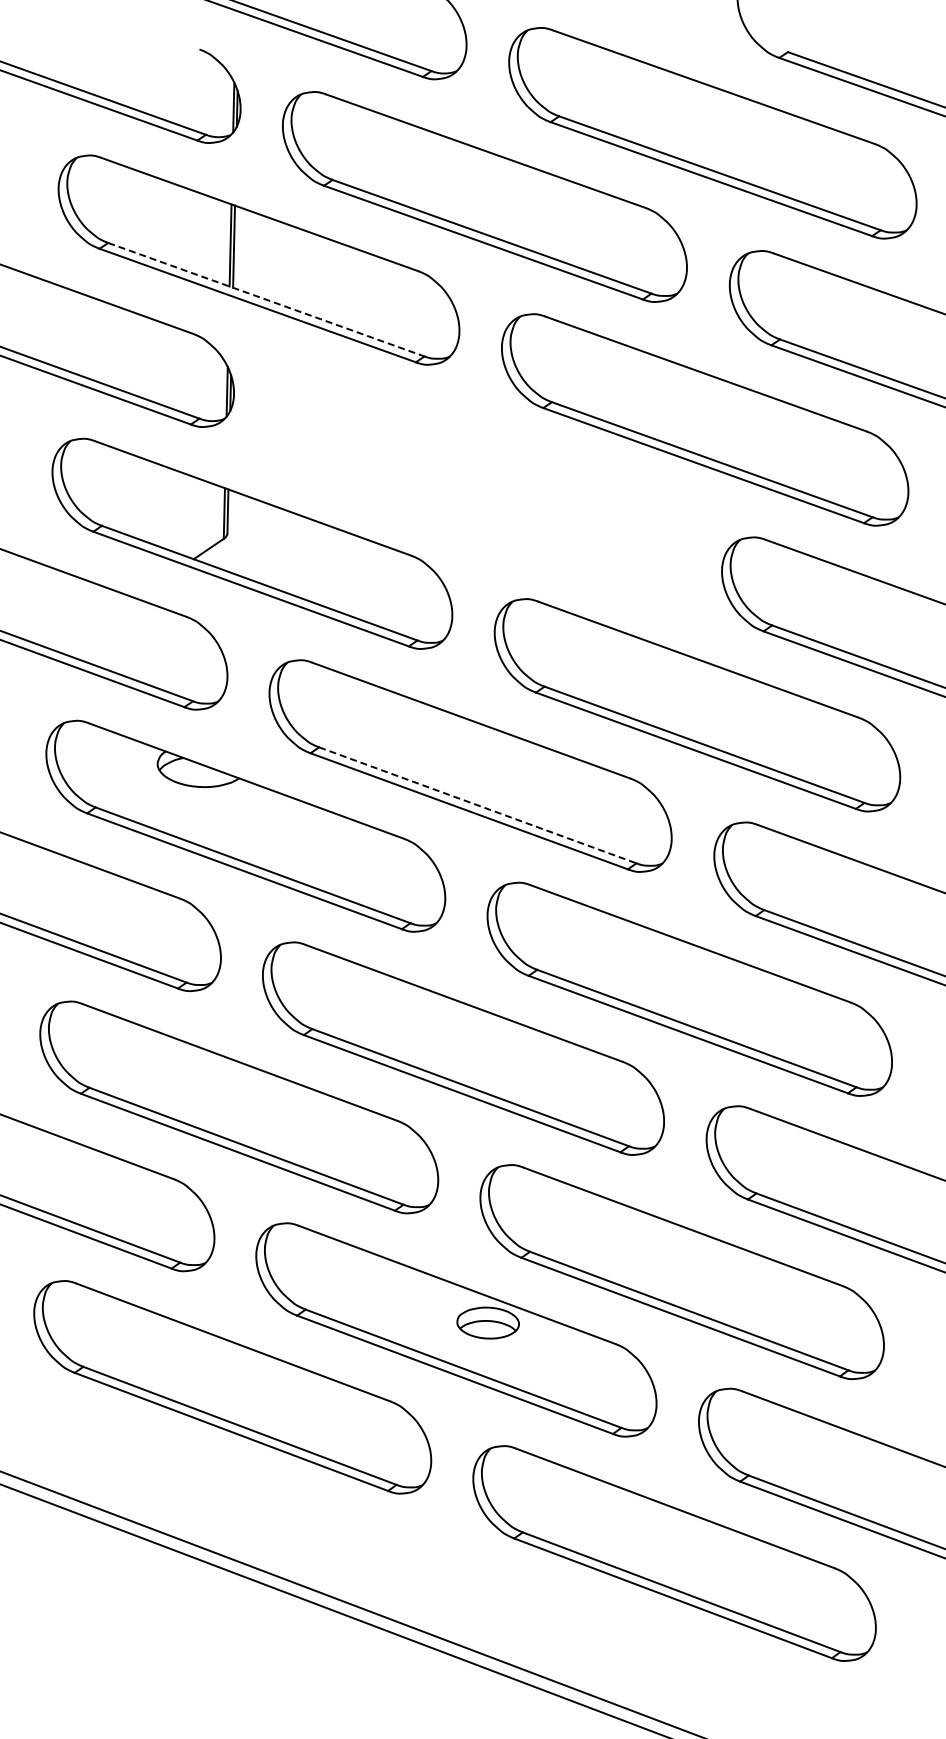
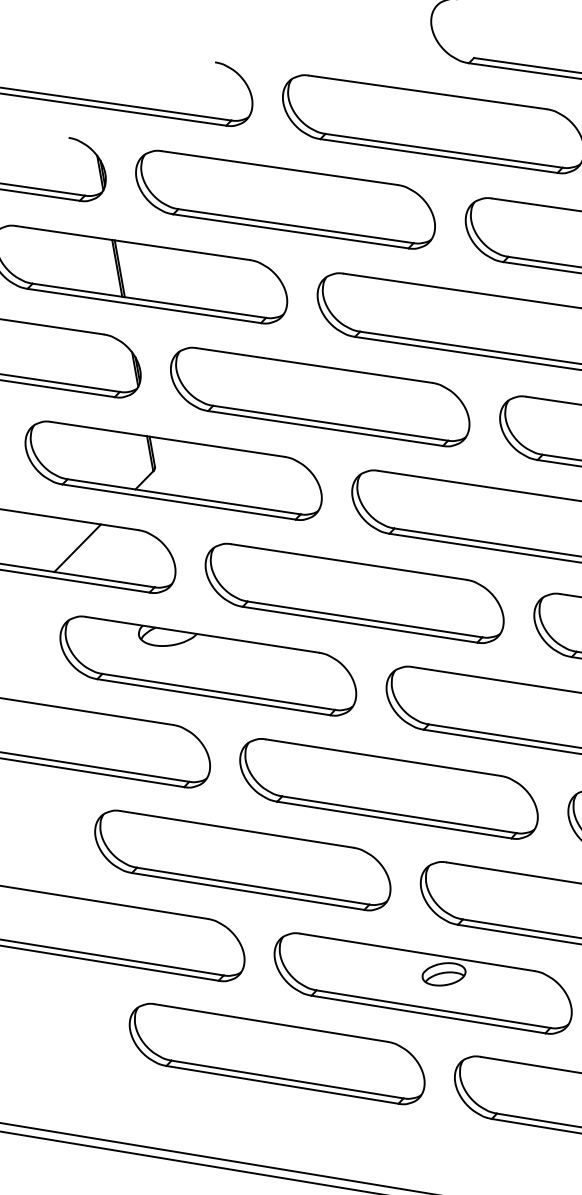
line: (266, 299) -> (149, 300), dashed -> solid
part: (477, 481) -> (319, 396), added
line: (96, 624) -> (77, 547), added
line: (477, 805) -> (364, 619), dashed -> solid

